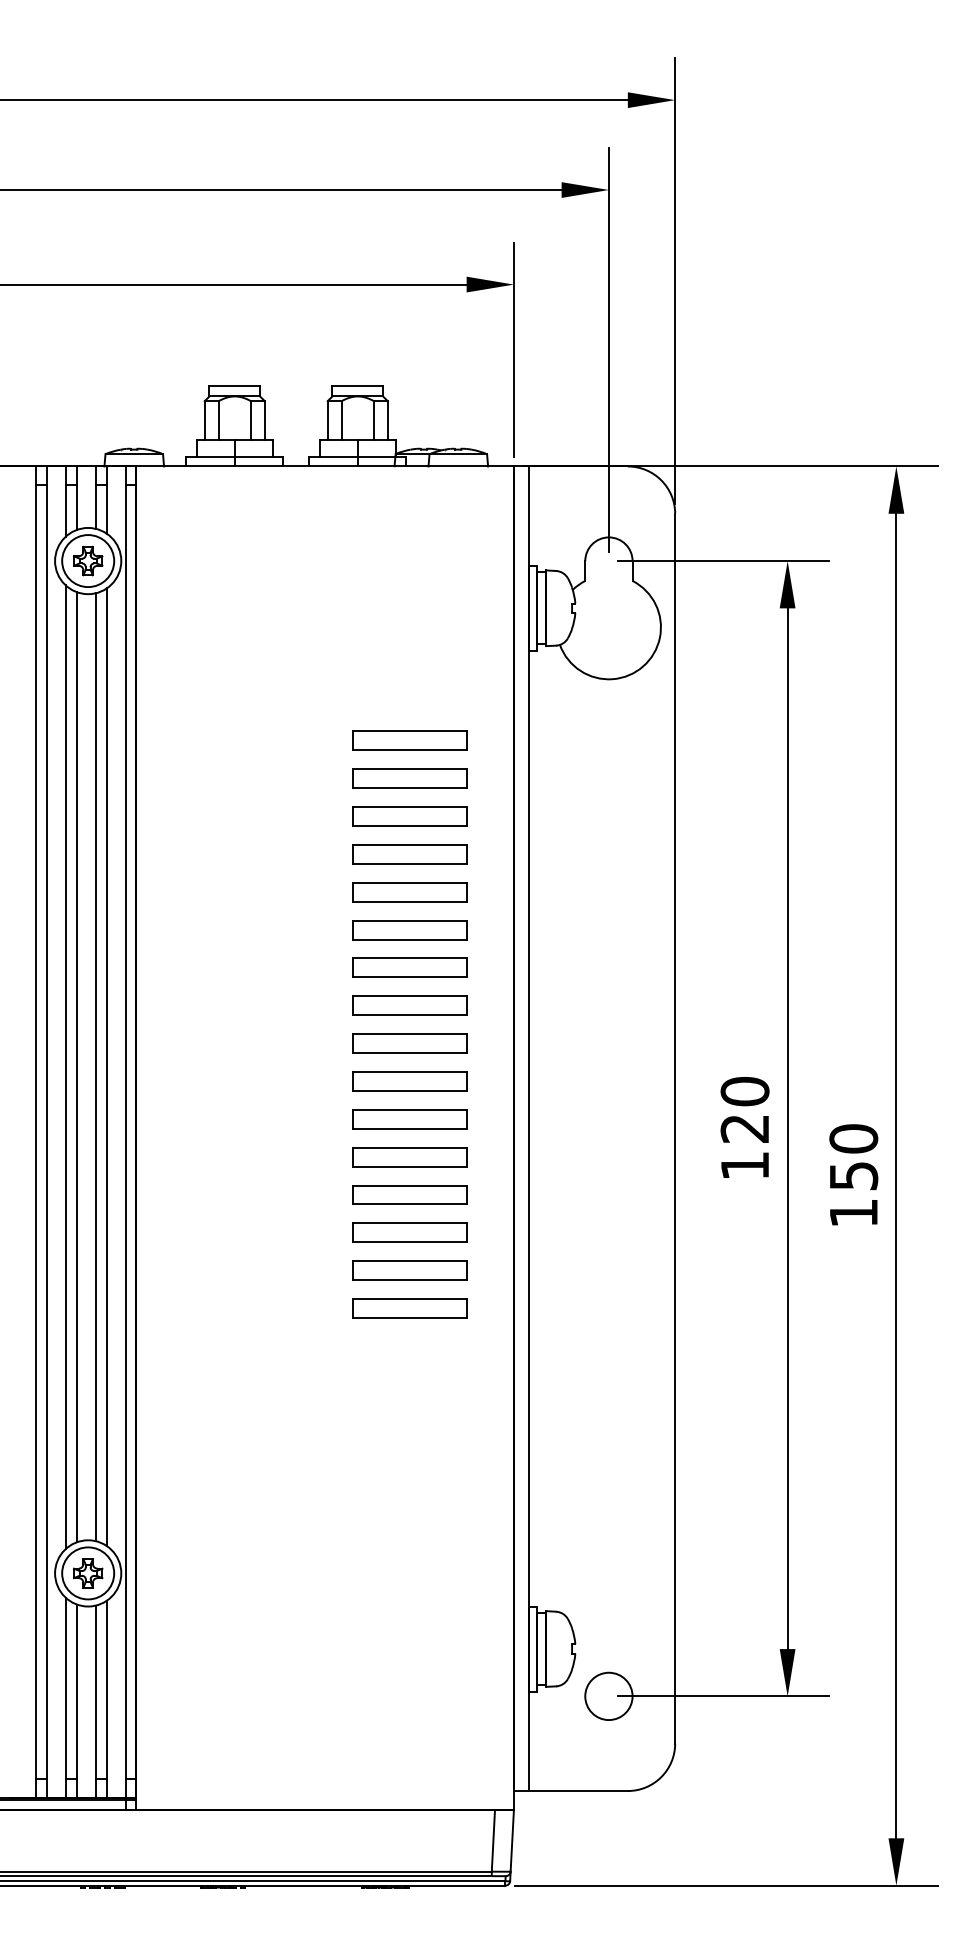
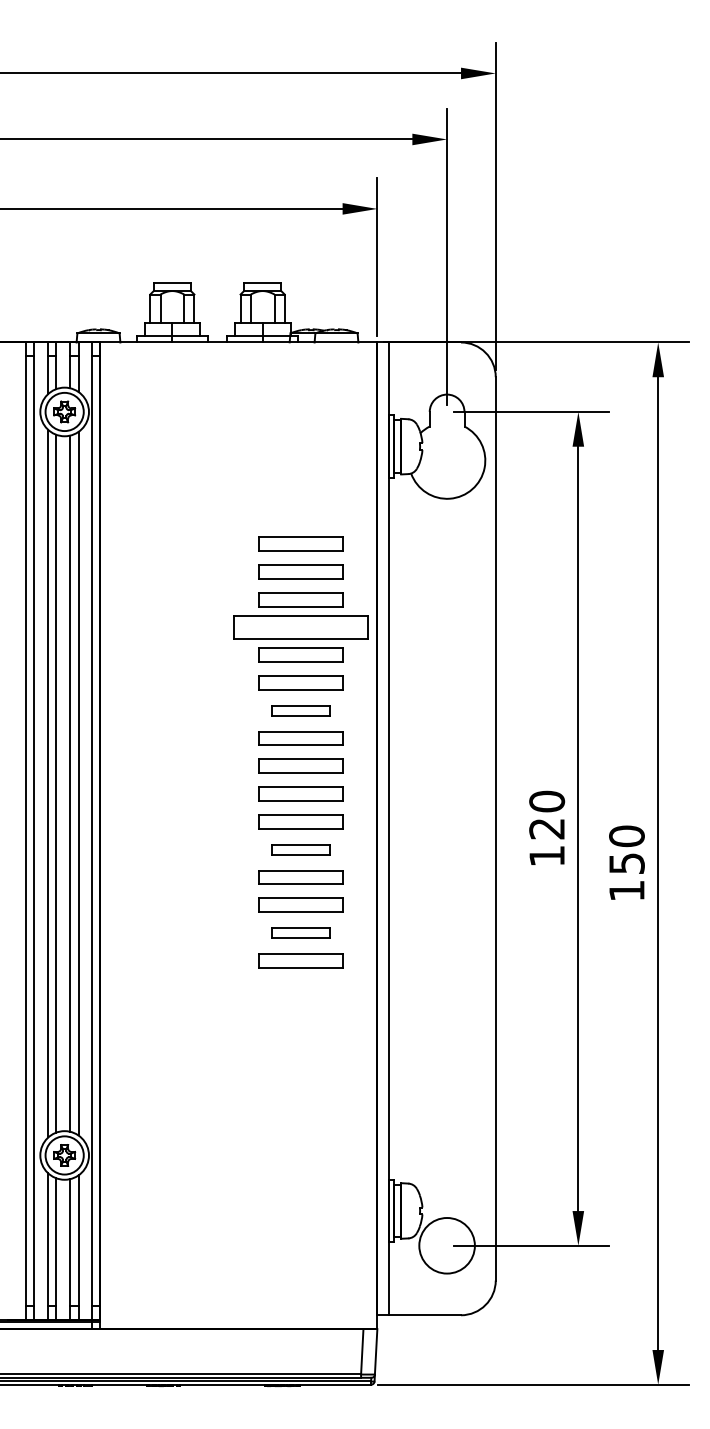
part: (409, 853) -> (300, 626), size x1.6
part: (409, 967) -> (300, 710), size x0.7
part: (409, 1156) -> (300, 849), size x0.7
part: (409, 1269) -> (300, 932), size x0.7
circle: (608, 1696) -> (446, 1245), size x1.6

